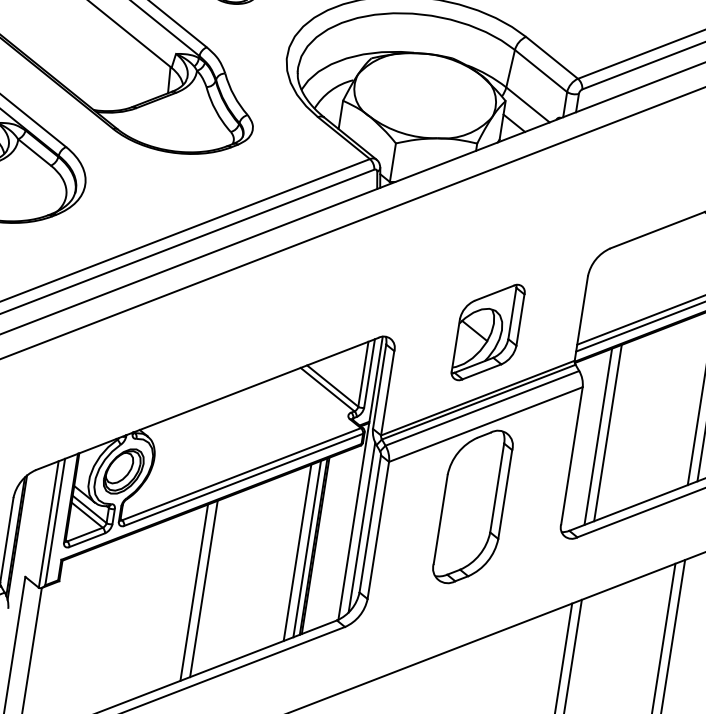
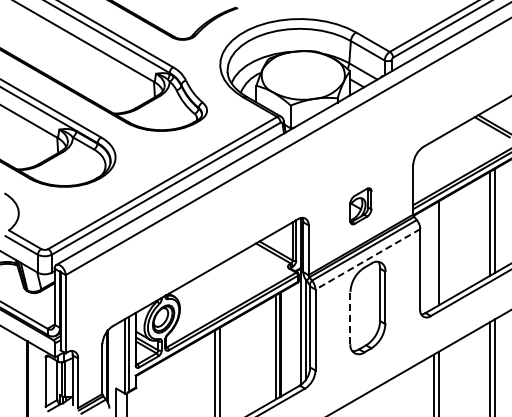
part: (487, 332) -> (360, 206), size x0.6
line: (485, 424) -> (367, 259), solid -> dashed
line: (597, 437) -> (433, 256), removed
line: (440, 518) -> (350, 317), solid -> dashed
line: (296, 553) -> (270, 350), removed

